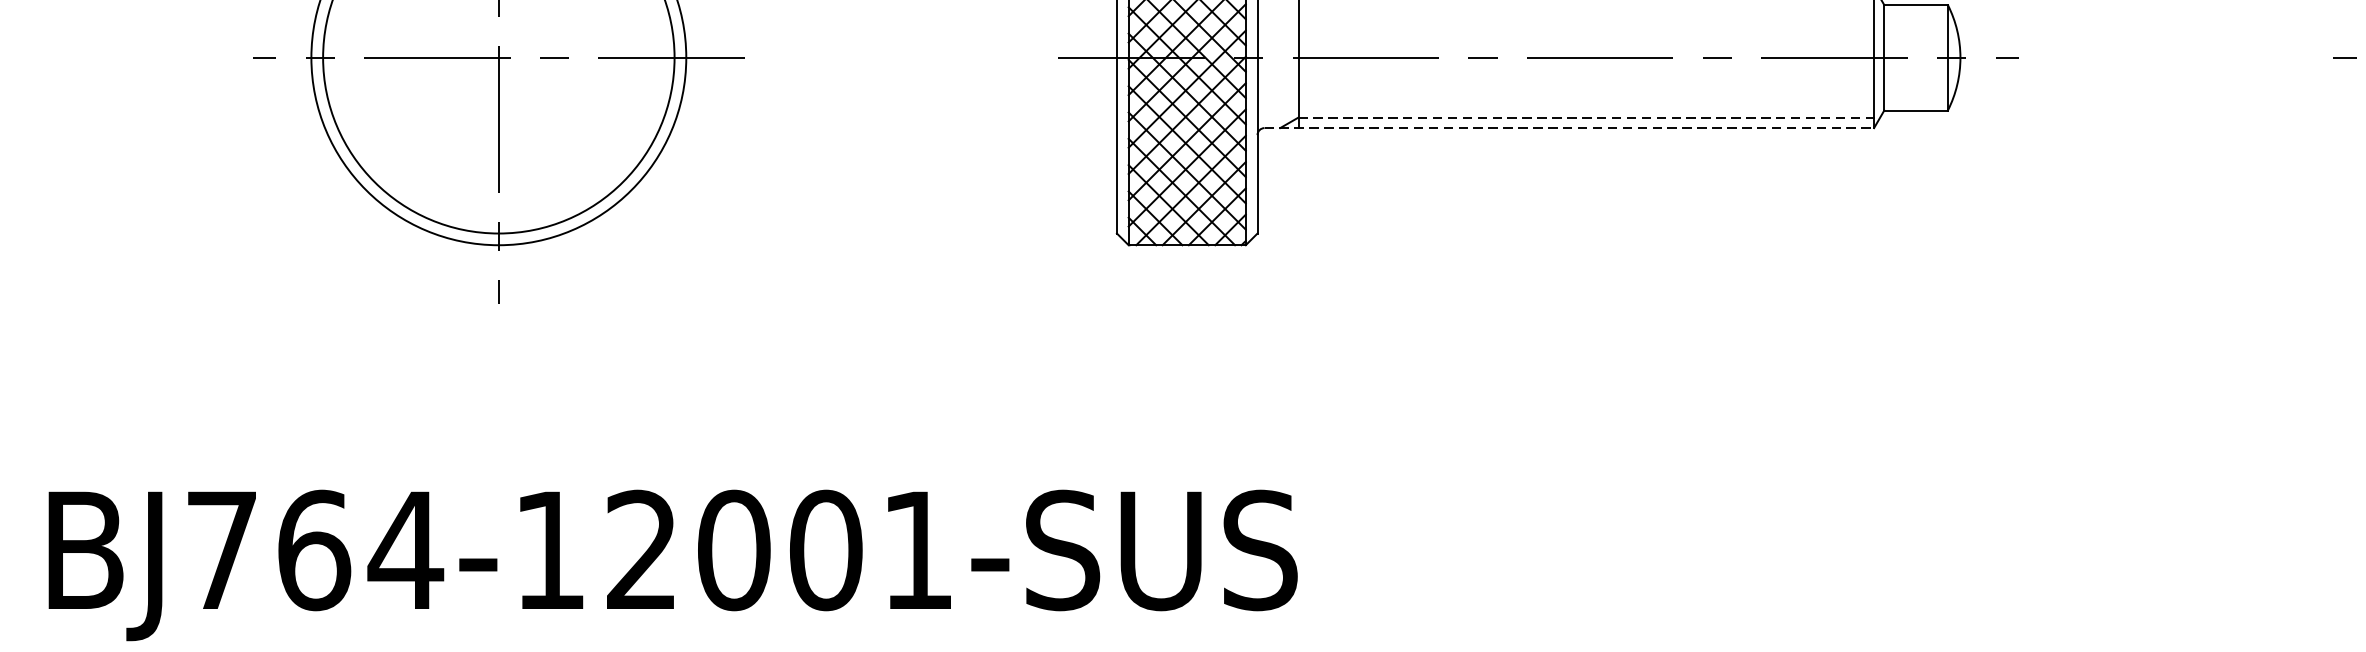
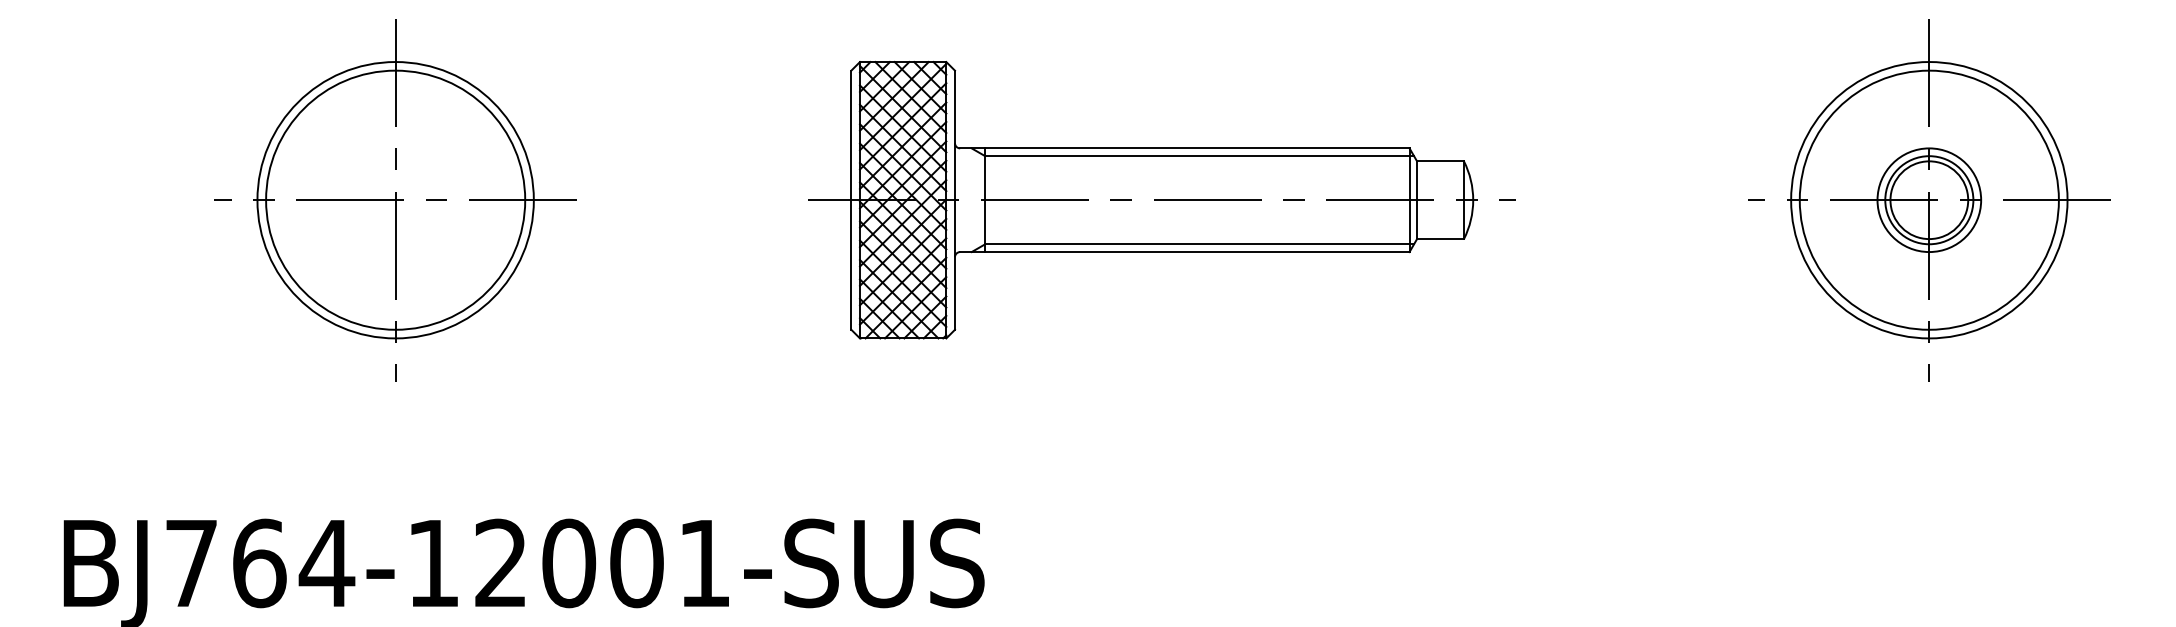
line: (1590, 117) -> (1200, 244), dashed -> solid
line: (1568, 128) -> (1184, 252), dashed -> solid

